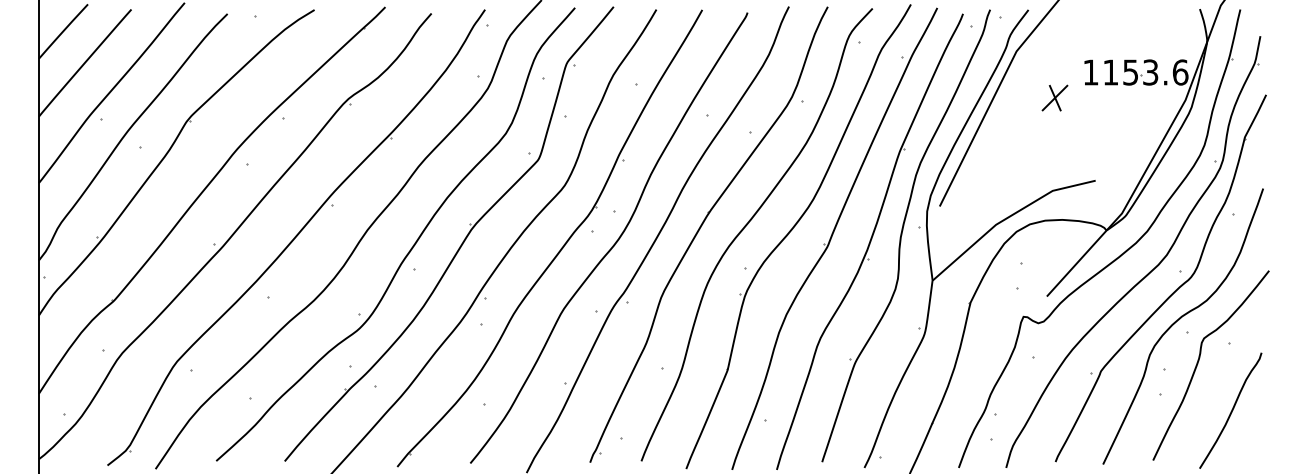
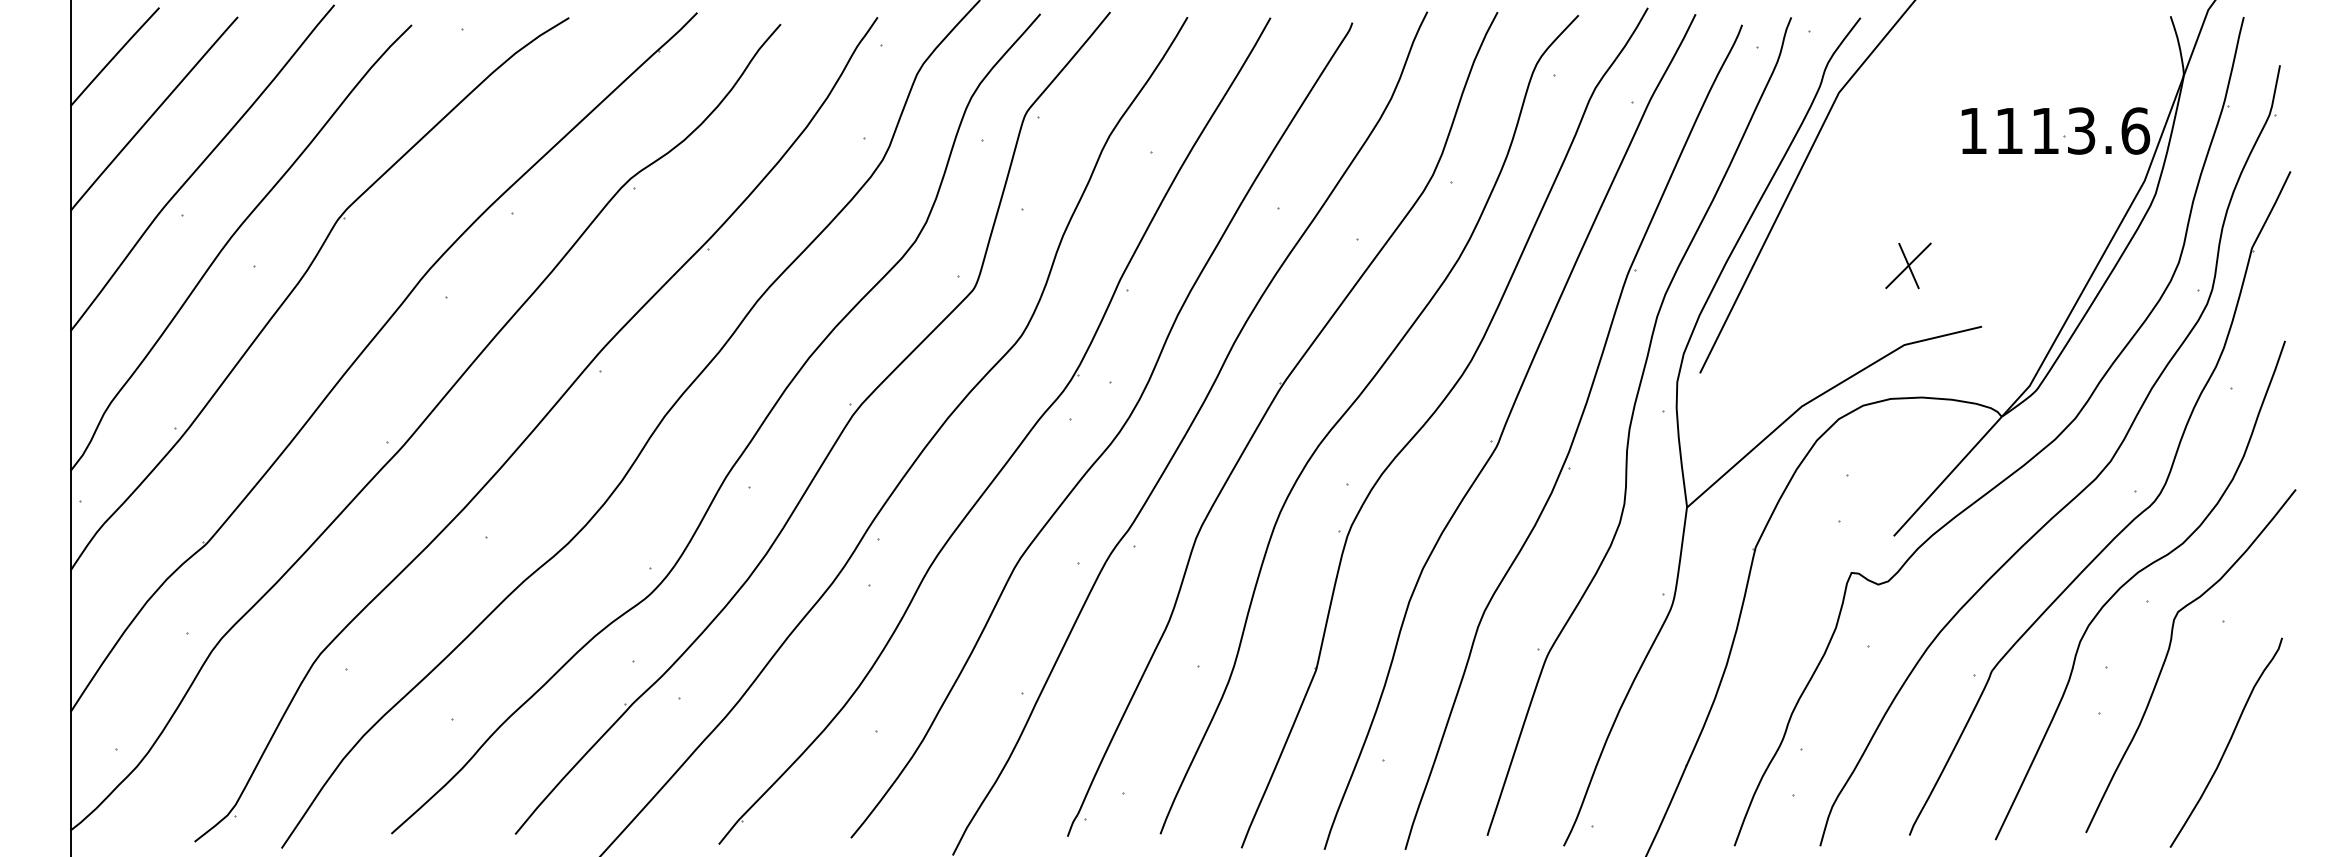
text: (1130, 72) -> (2045, 130), 1153.6 -> 1113.6
part: (1054, 97) -> (1907, 264), moved

